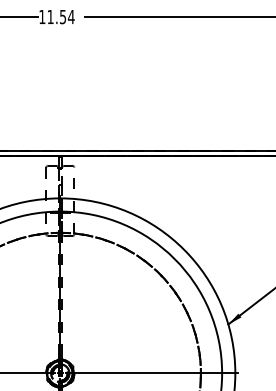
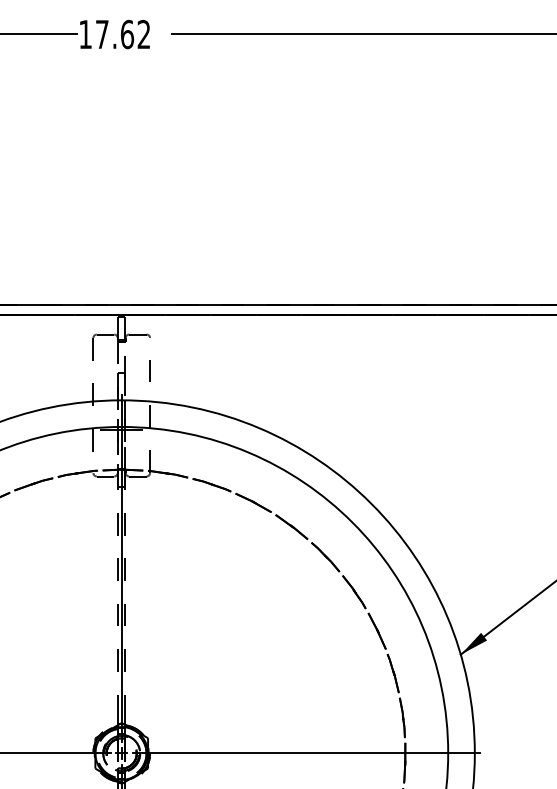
text: (60, 16) -> (122, 33), 11.54 -> 17.62

